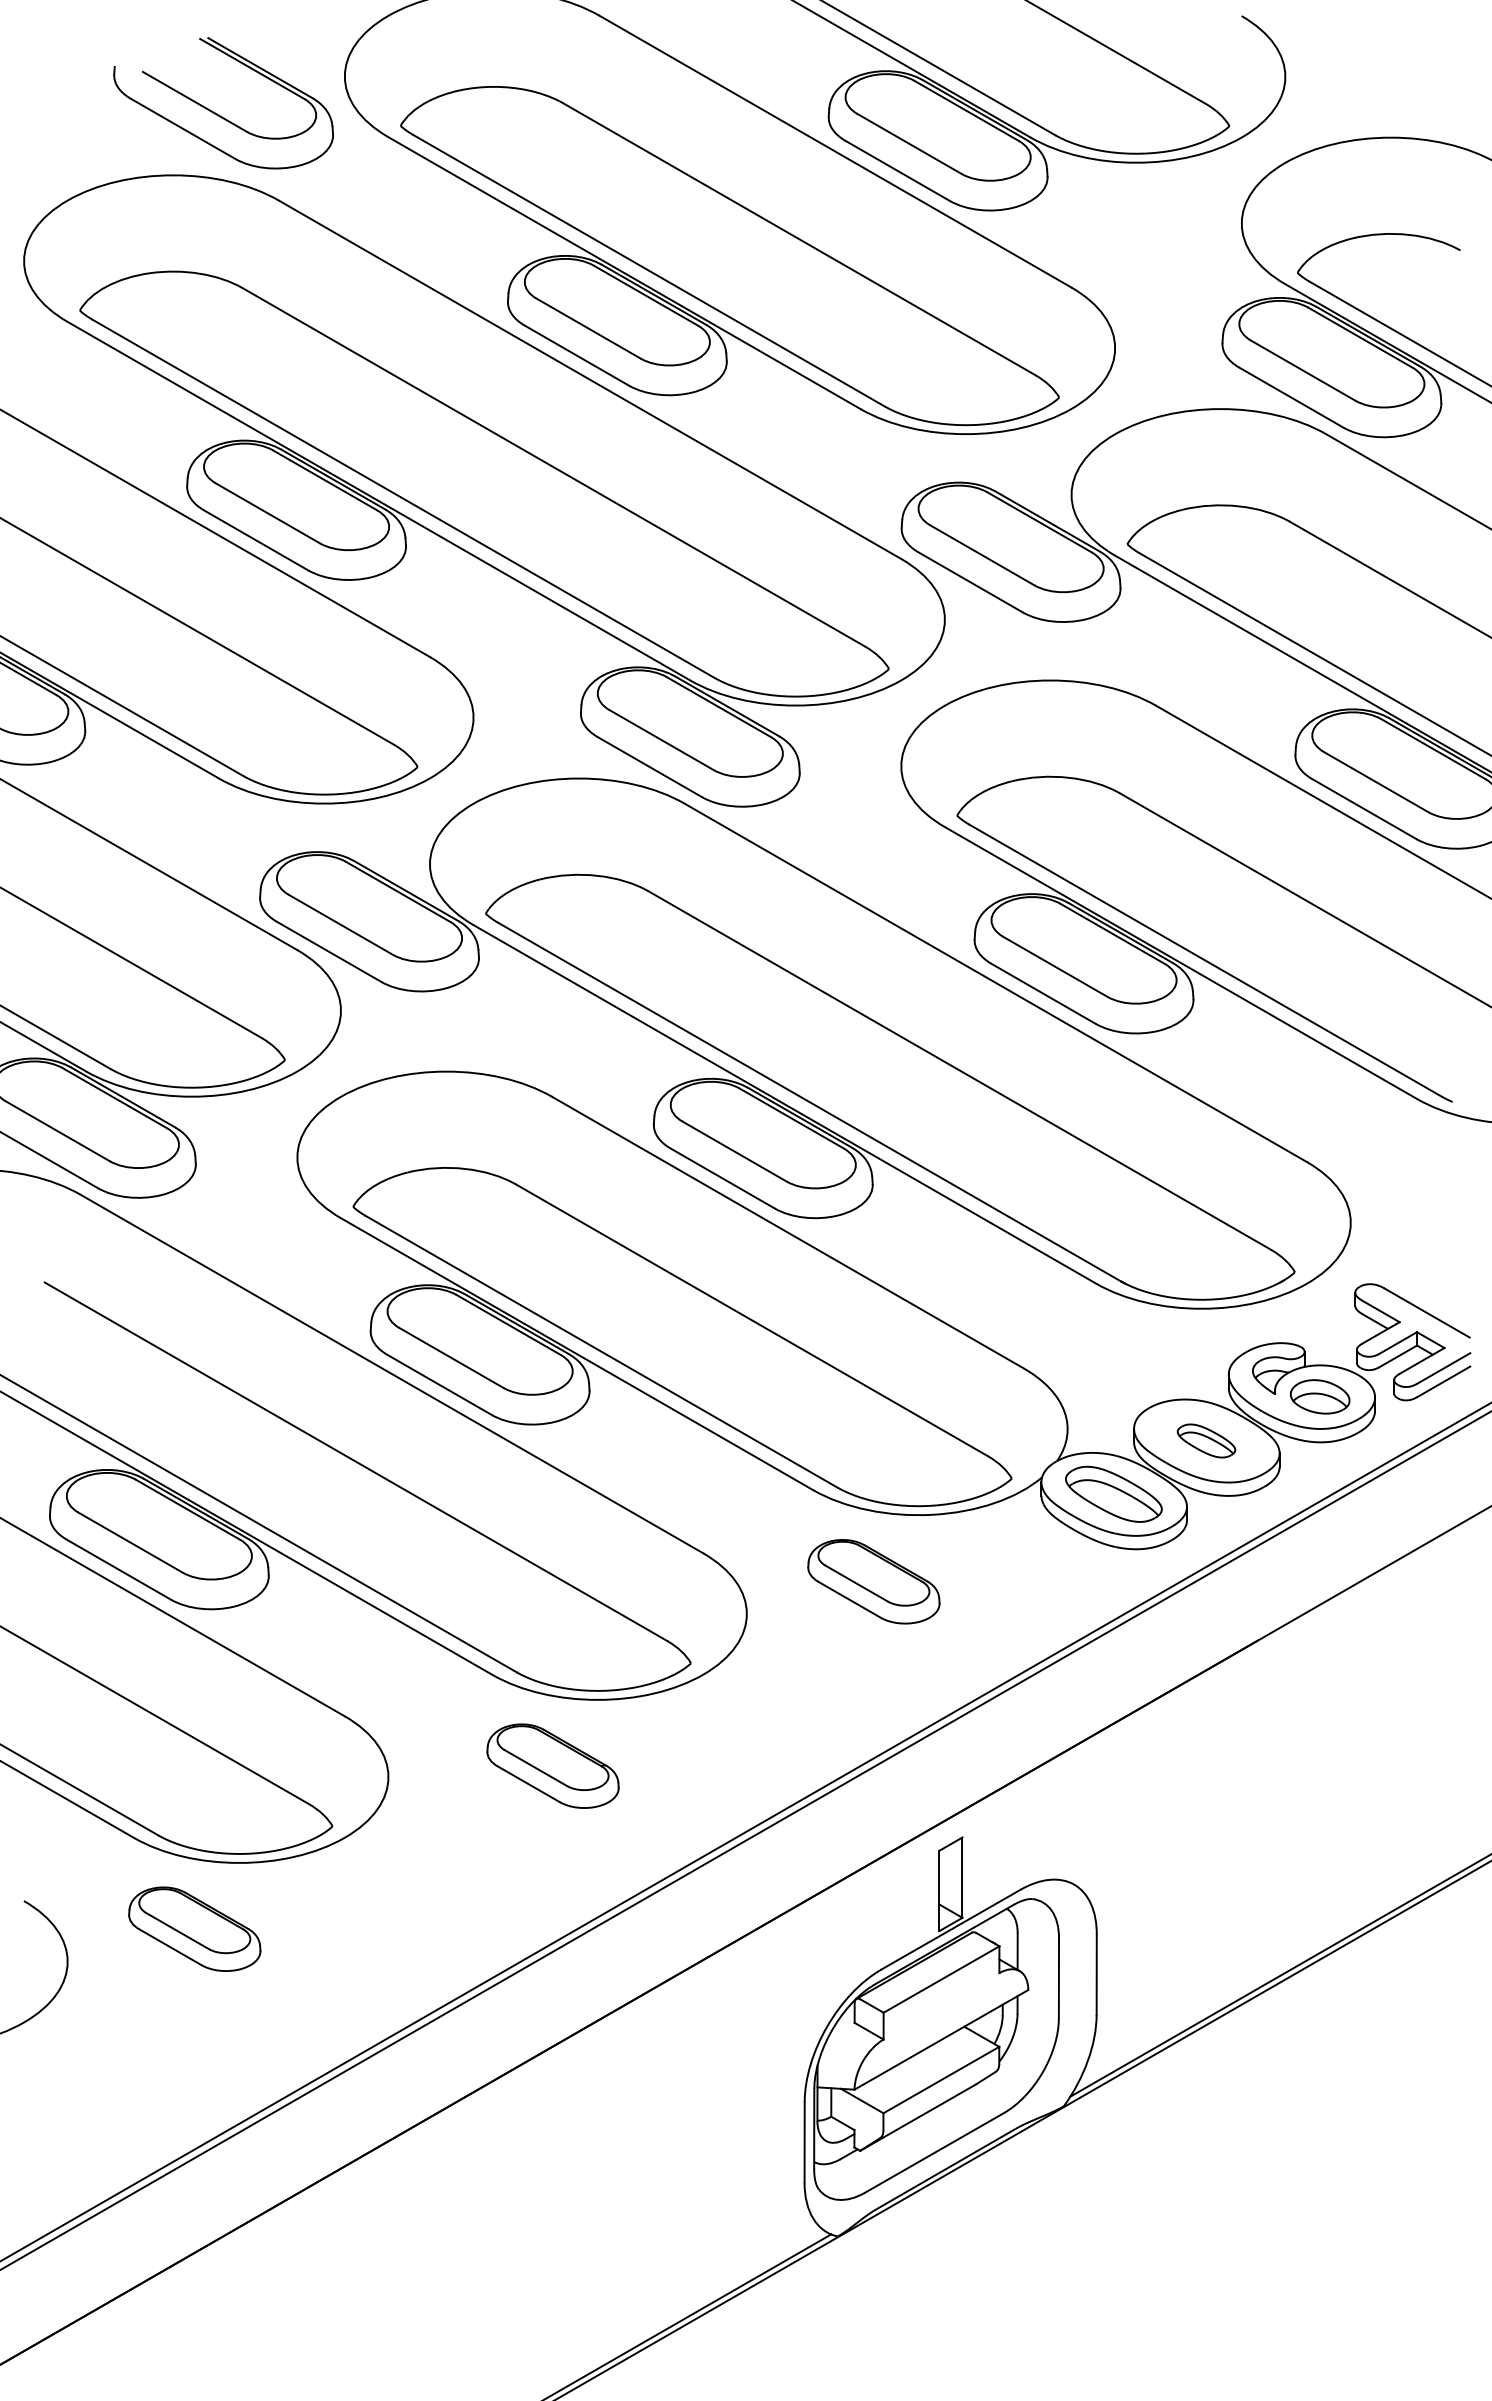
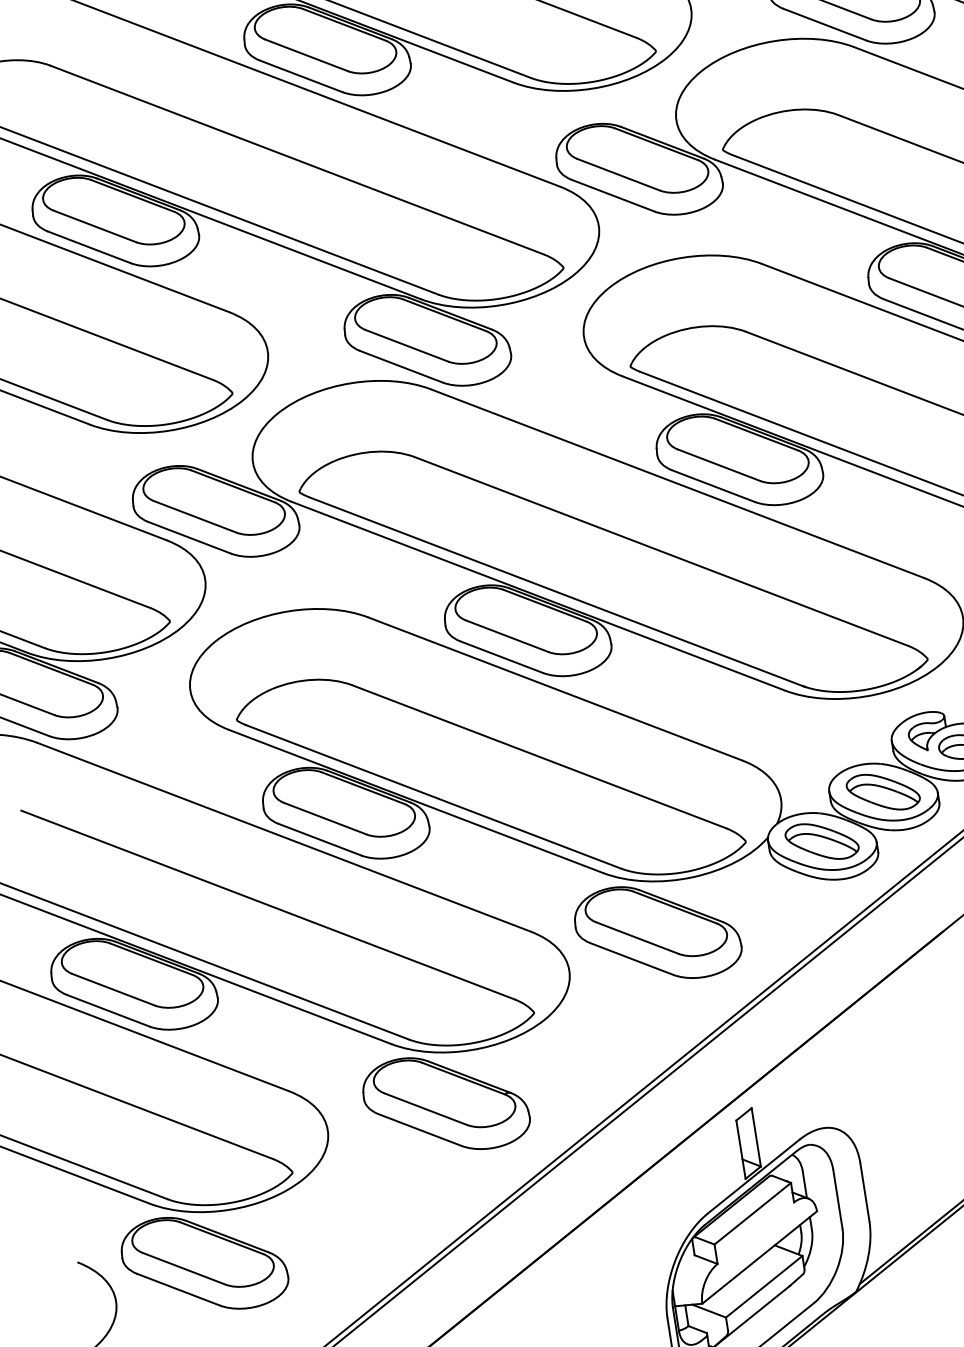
part: (1206, 1440) -> (883, 791), size x1.67
part: (873, 1581) -> (657, 932), size x1.67
part: (552, 1765) -> (445, 1103), size x1.67
part: (194, 1928) -> (204, 1262), size x1.67

